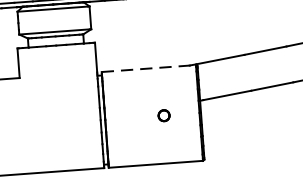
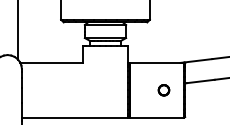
line: (149, 67) -> (157, 62), dashed -> solid
part: (163, 115) -> (163, 90), size x1.67

